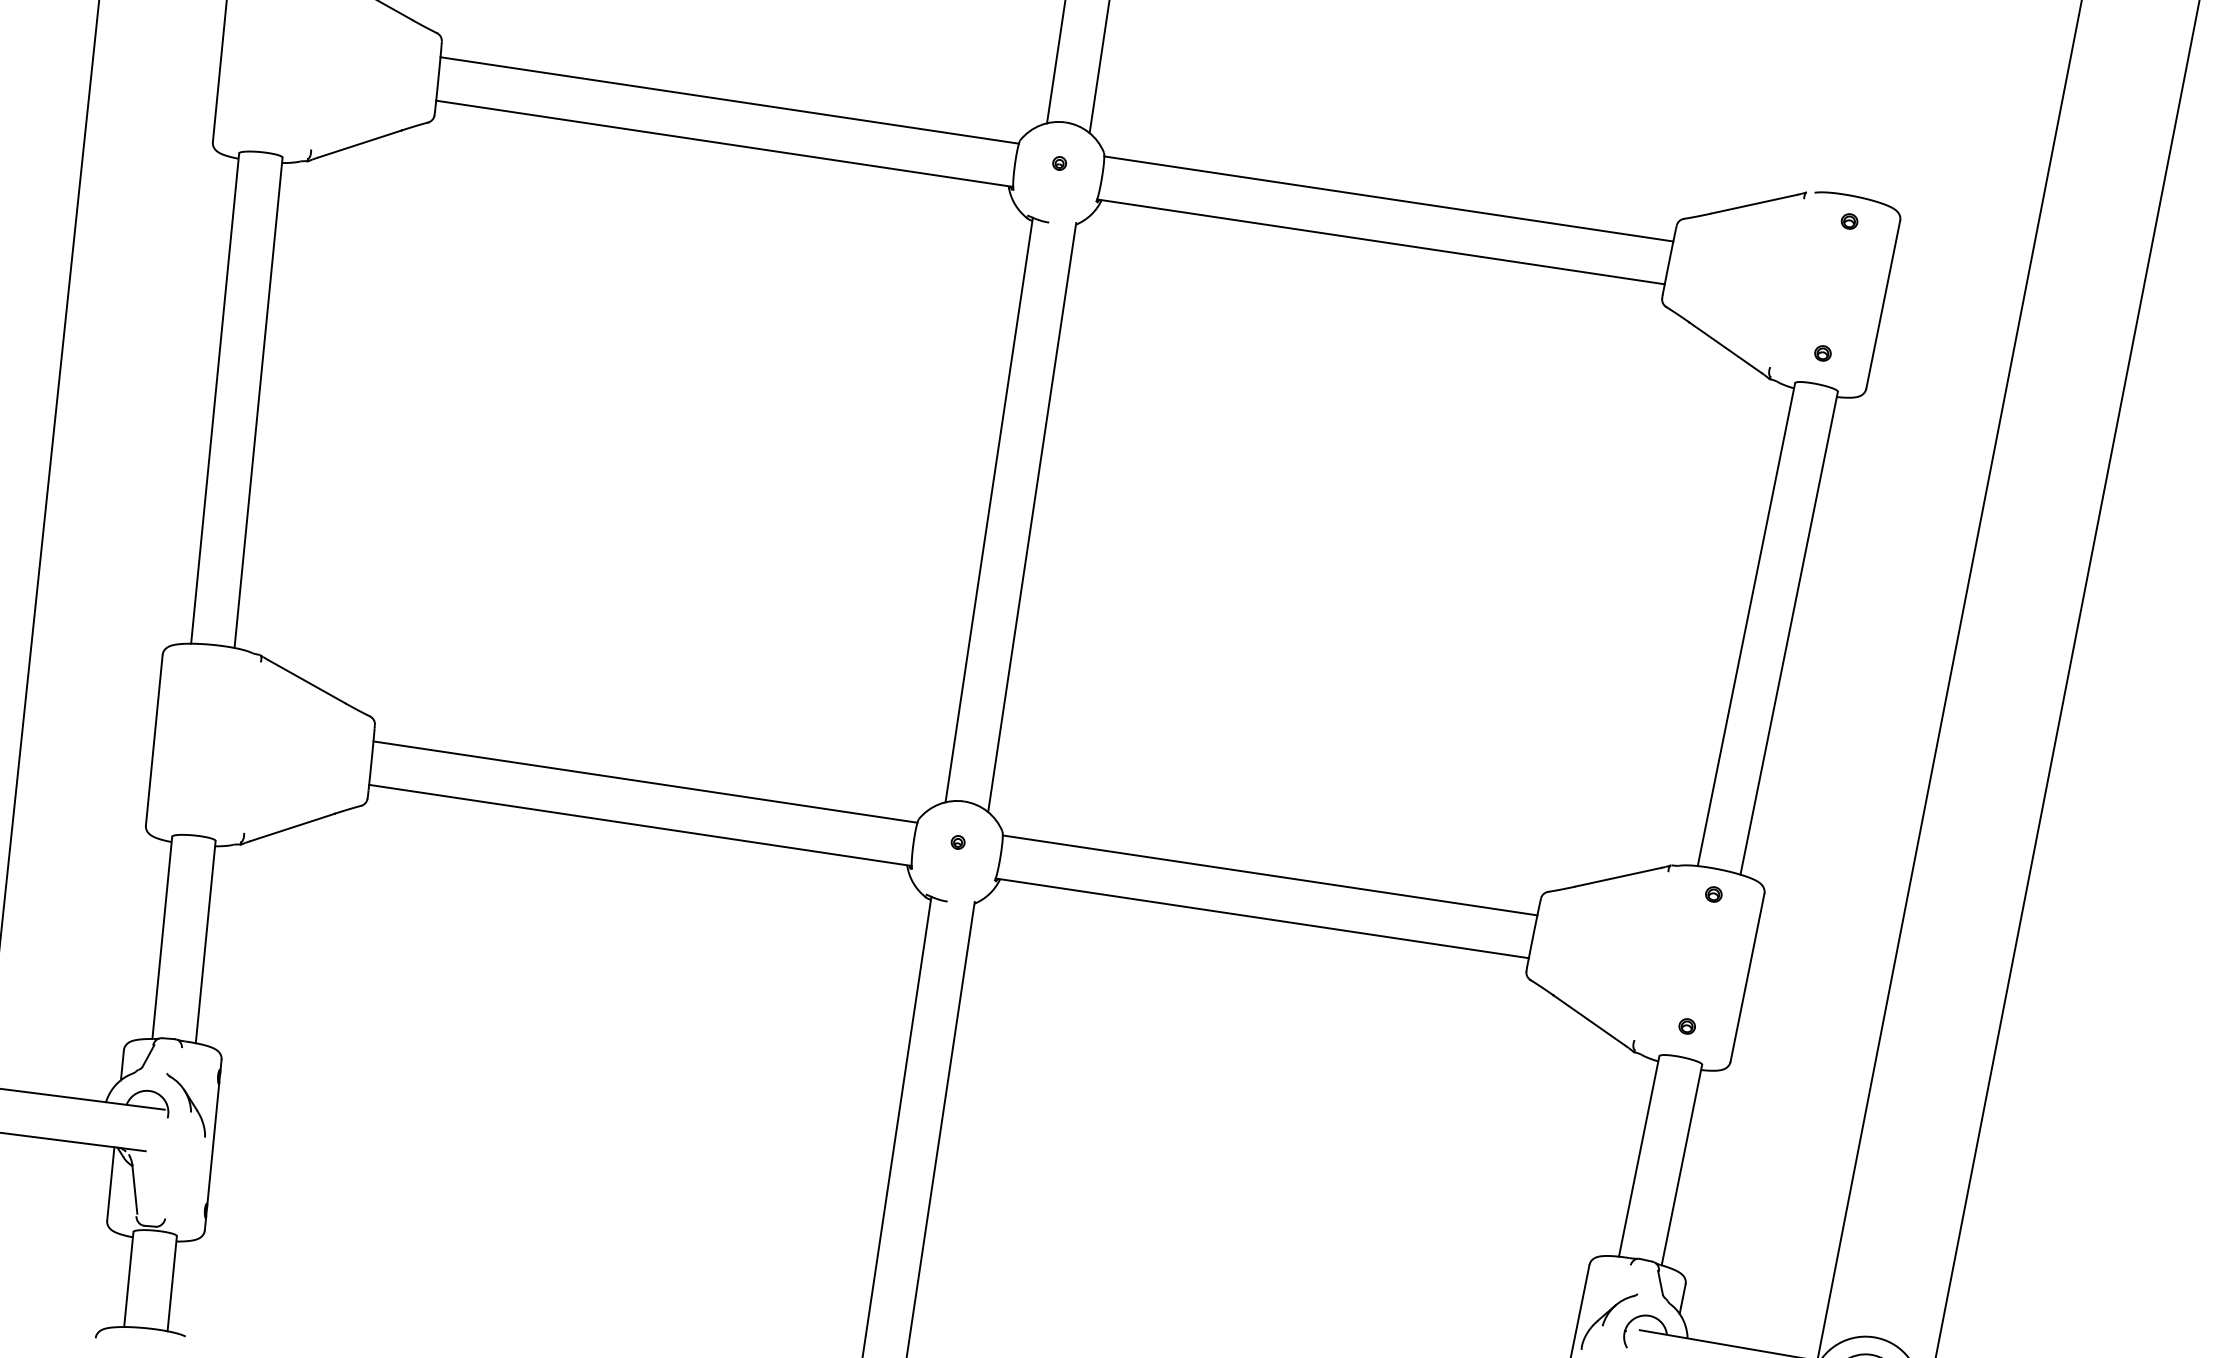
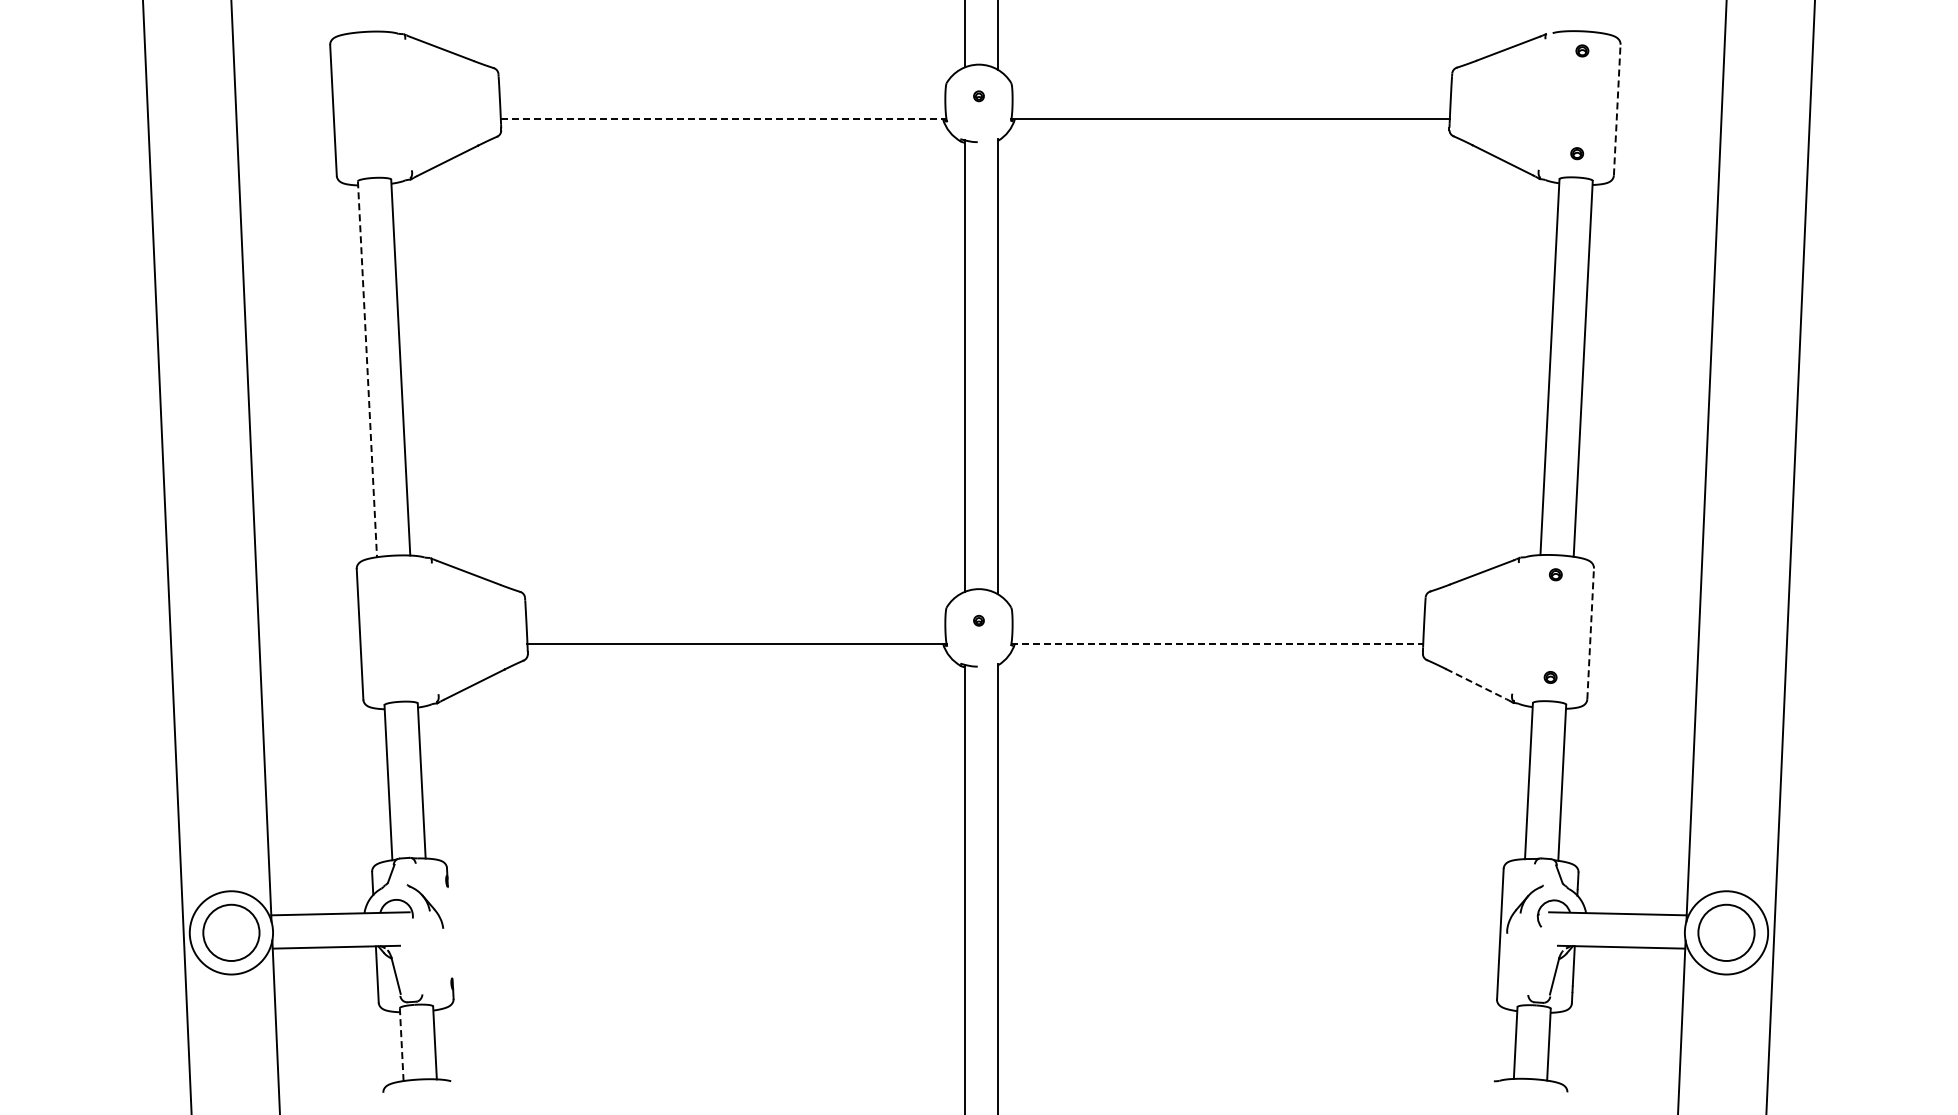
line: (729, 99) -> (722, 85), removed
line: (724, 144) -> (723, 119), solid -> dashed
line: (1388, 198) -> (1231, 85), removed
line: (1883, 304) -> (1617, 109), solid -> dashed
line: (215, 398) -> (367, 369), solid -> dashed
line: (644, 782) -> (735, 610), removed
line: (1268, 875) -> (1217, 610), removed
line: (1262, 918) -> (1217, 643), solid -> dashed
line: (1747, 977) -> (1590, 633), solid -> dashed
line: (1589, 1021) -> (1476, 684), solid -> dashed
line: (212, 1144) -> (449, 933), removed
line: (128, 1279) -> (401, 1044), solid -> dashed

